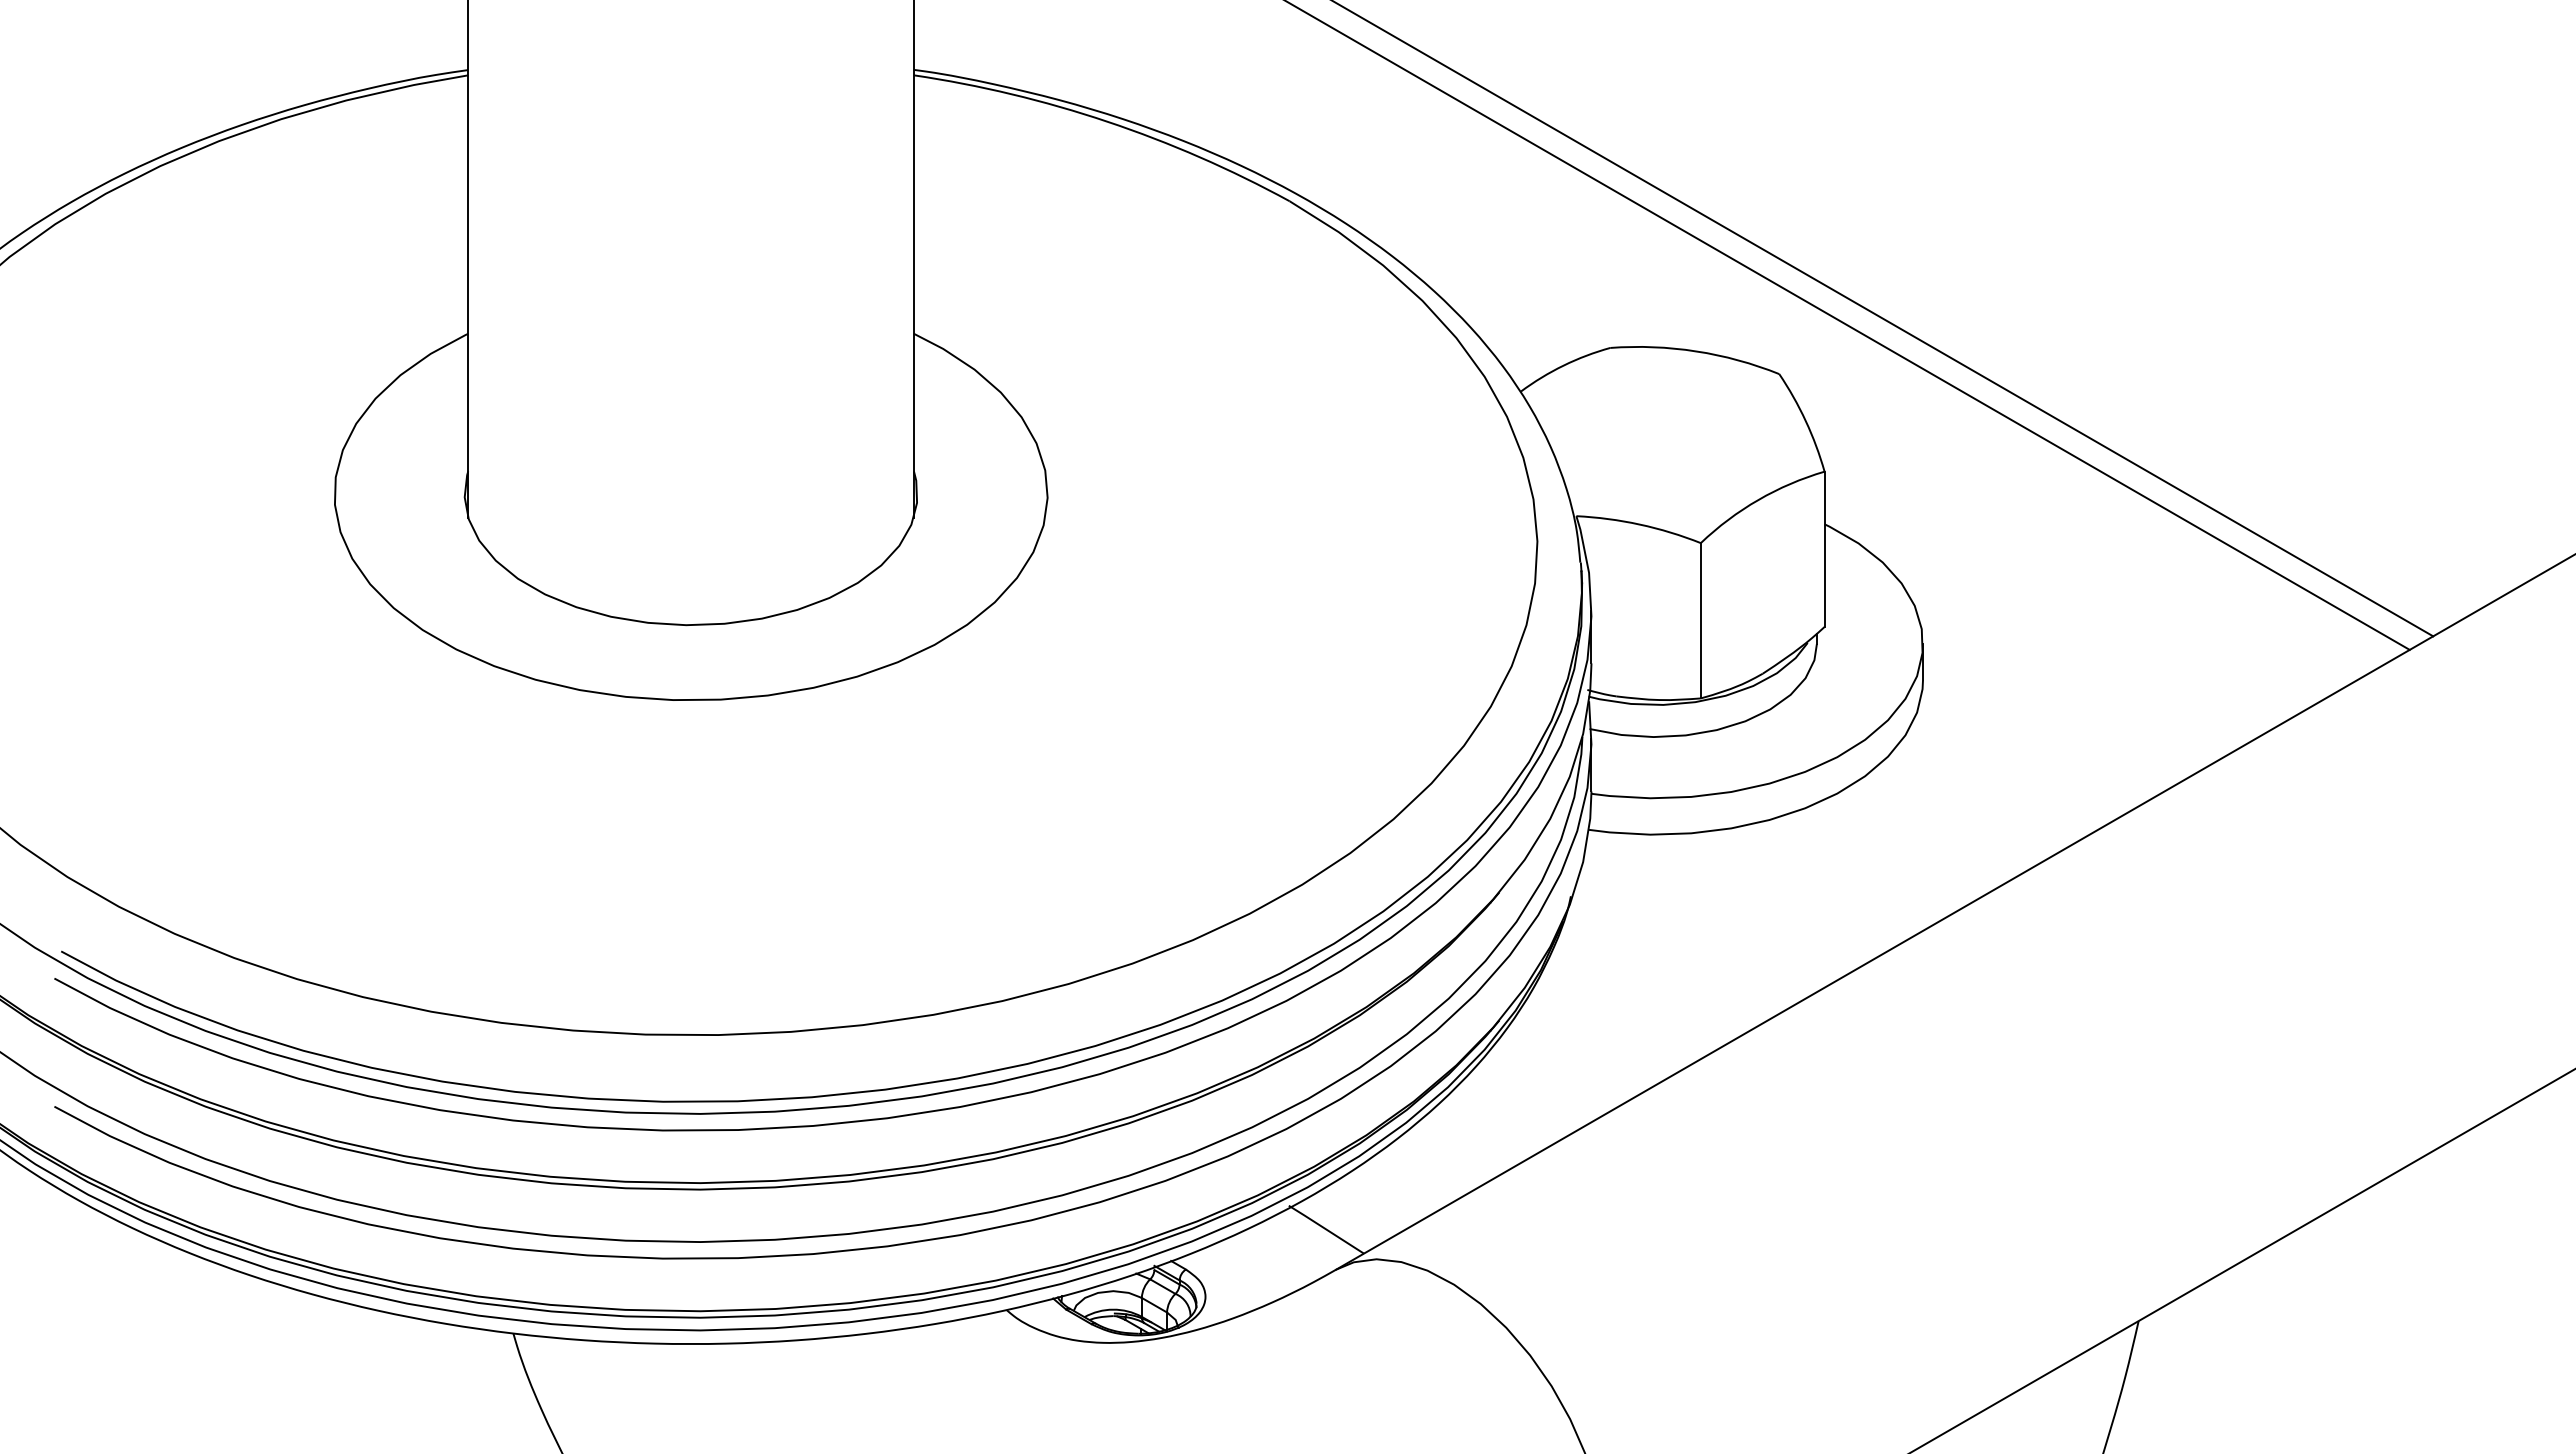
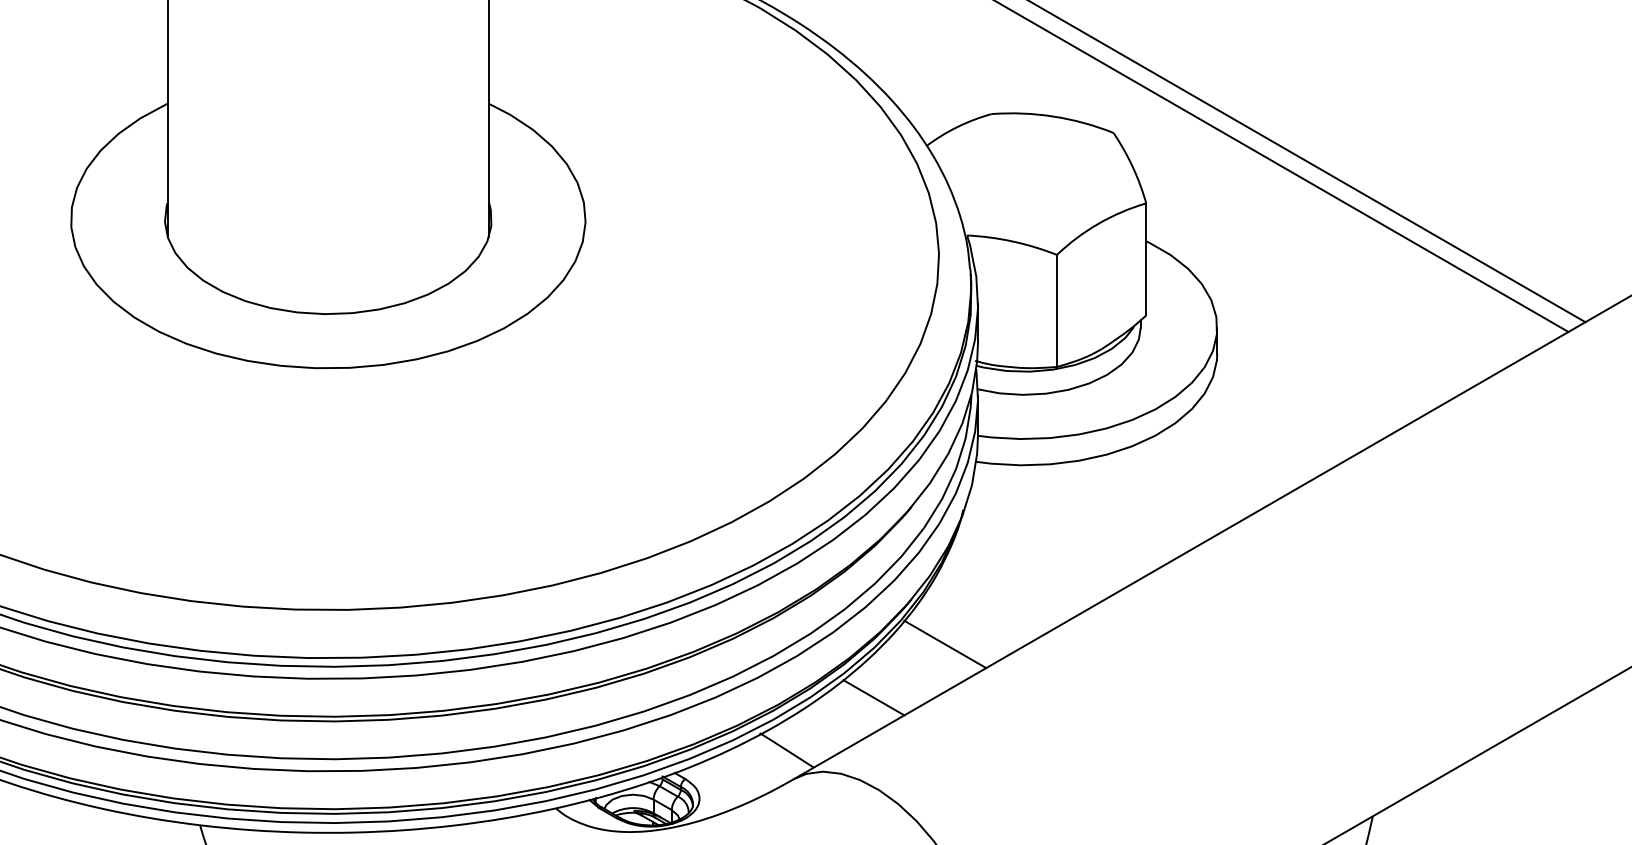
line: (1545, 1082) -> (944, 644), added
line: (1446, 1156) -> (873, 697), added

